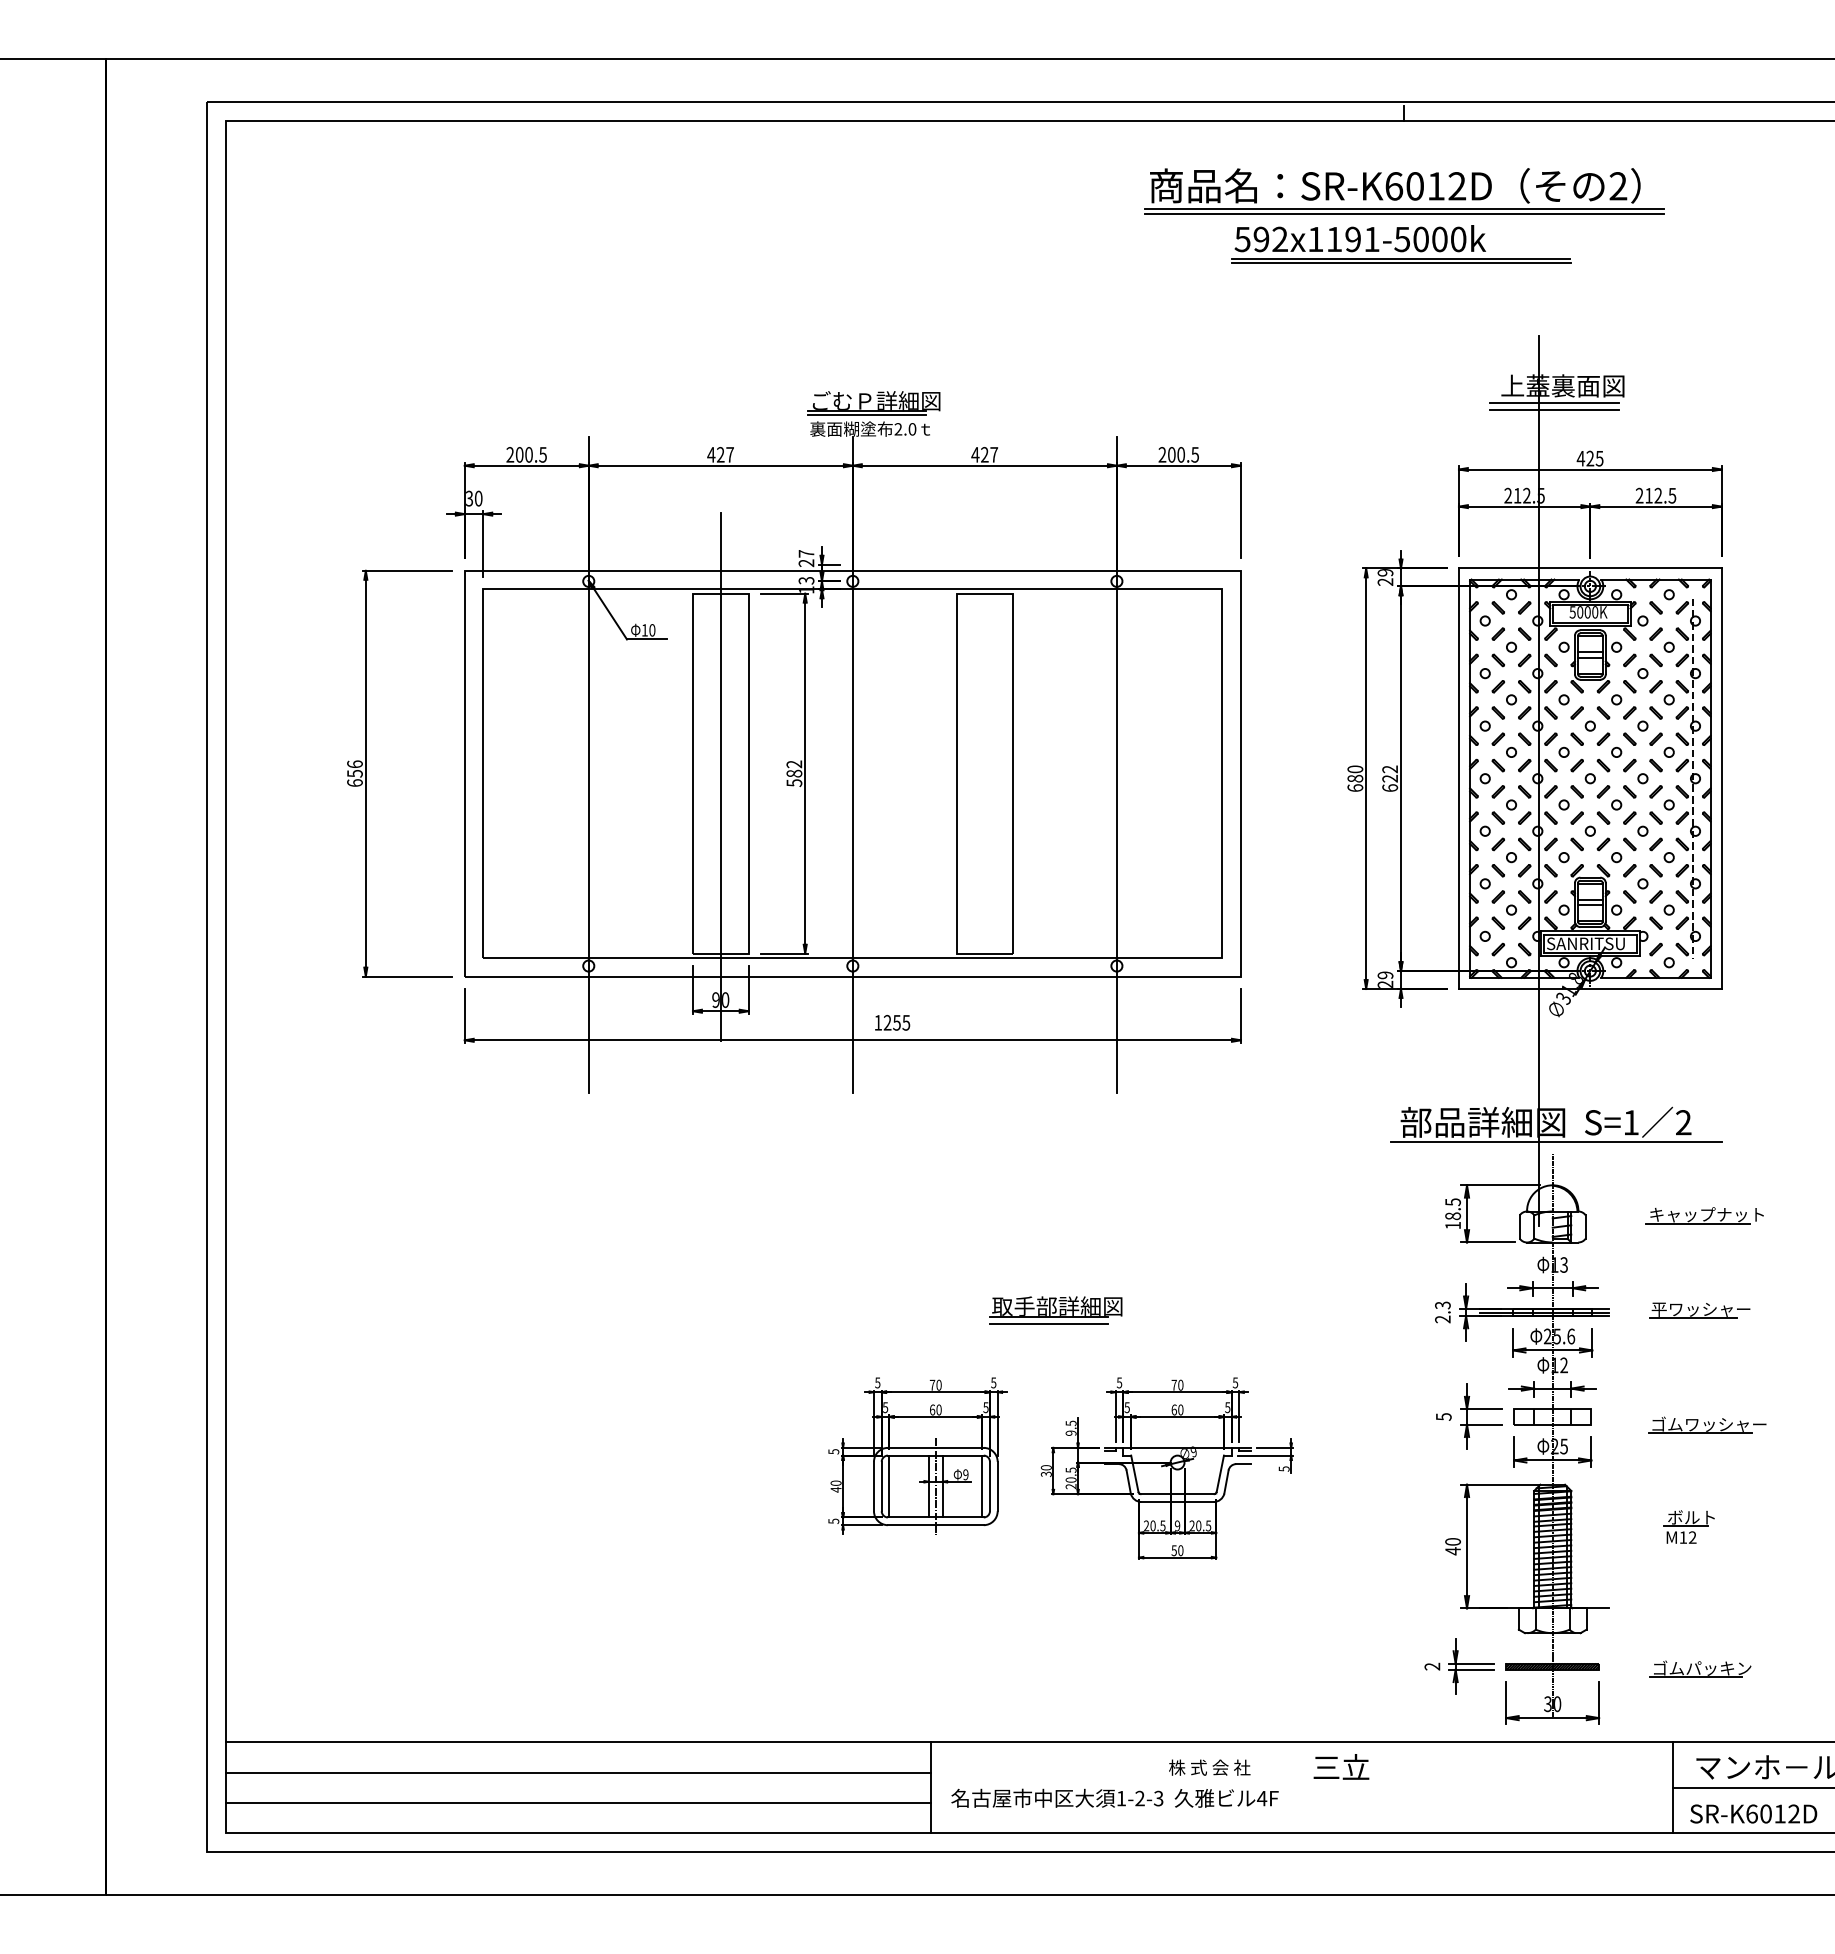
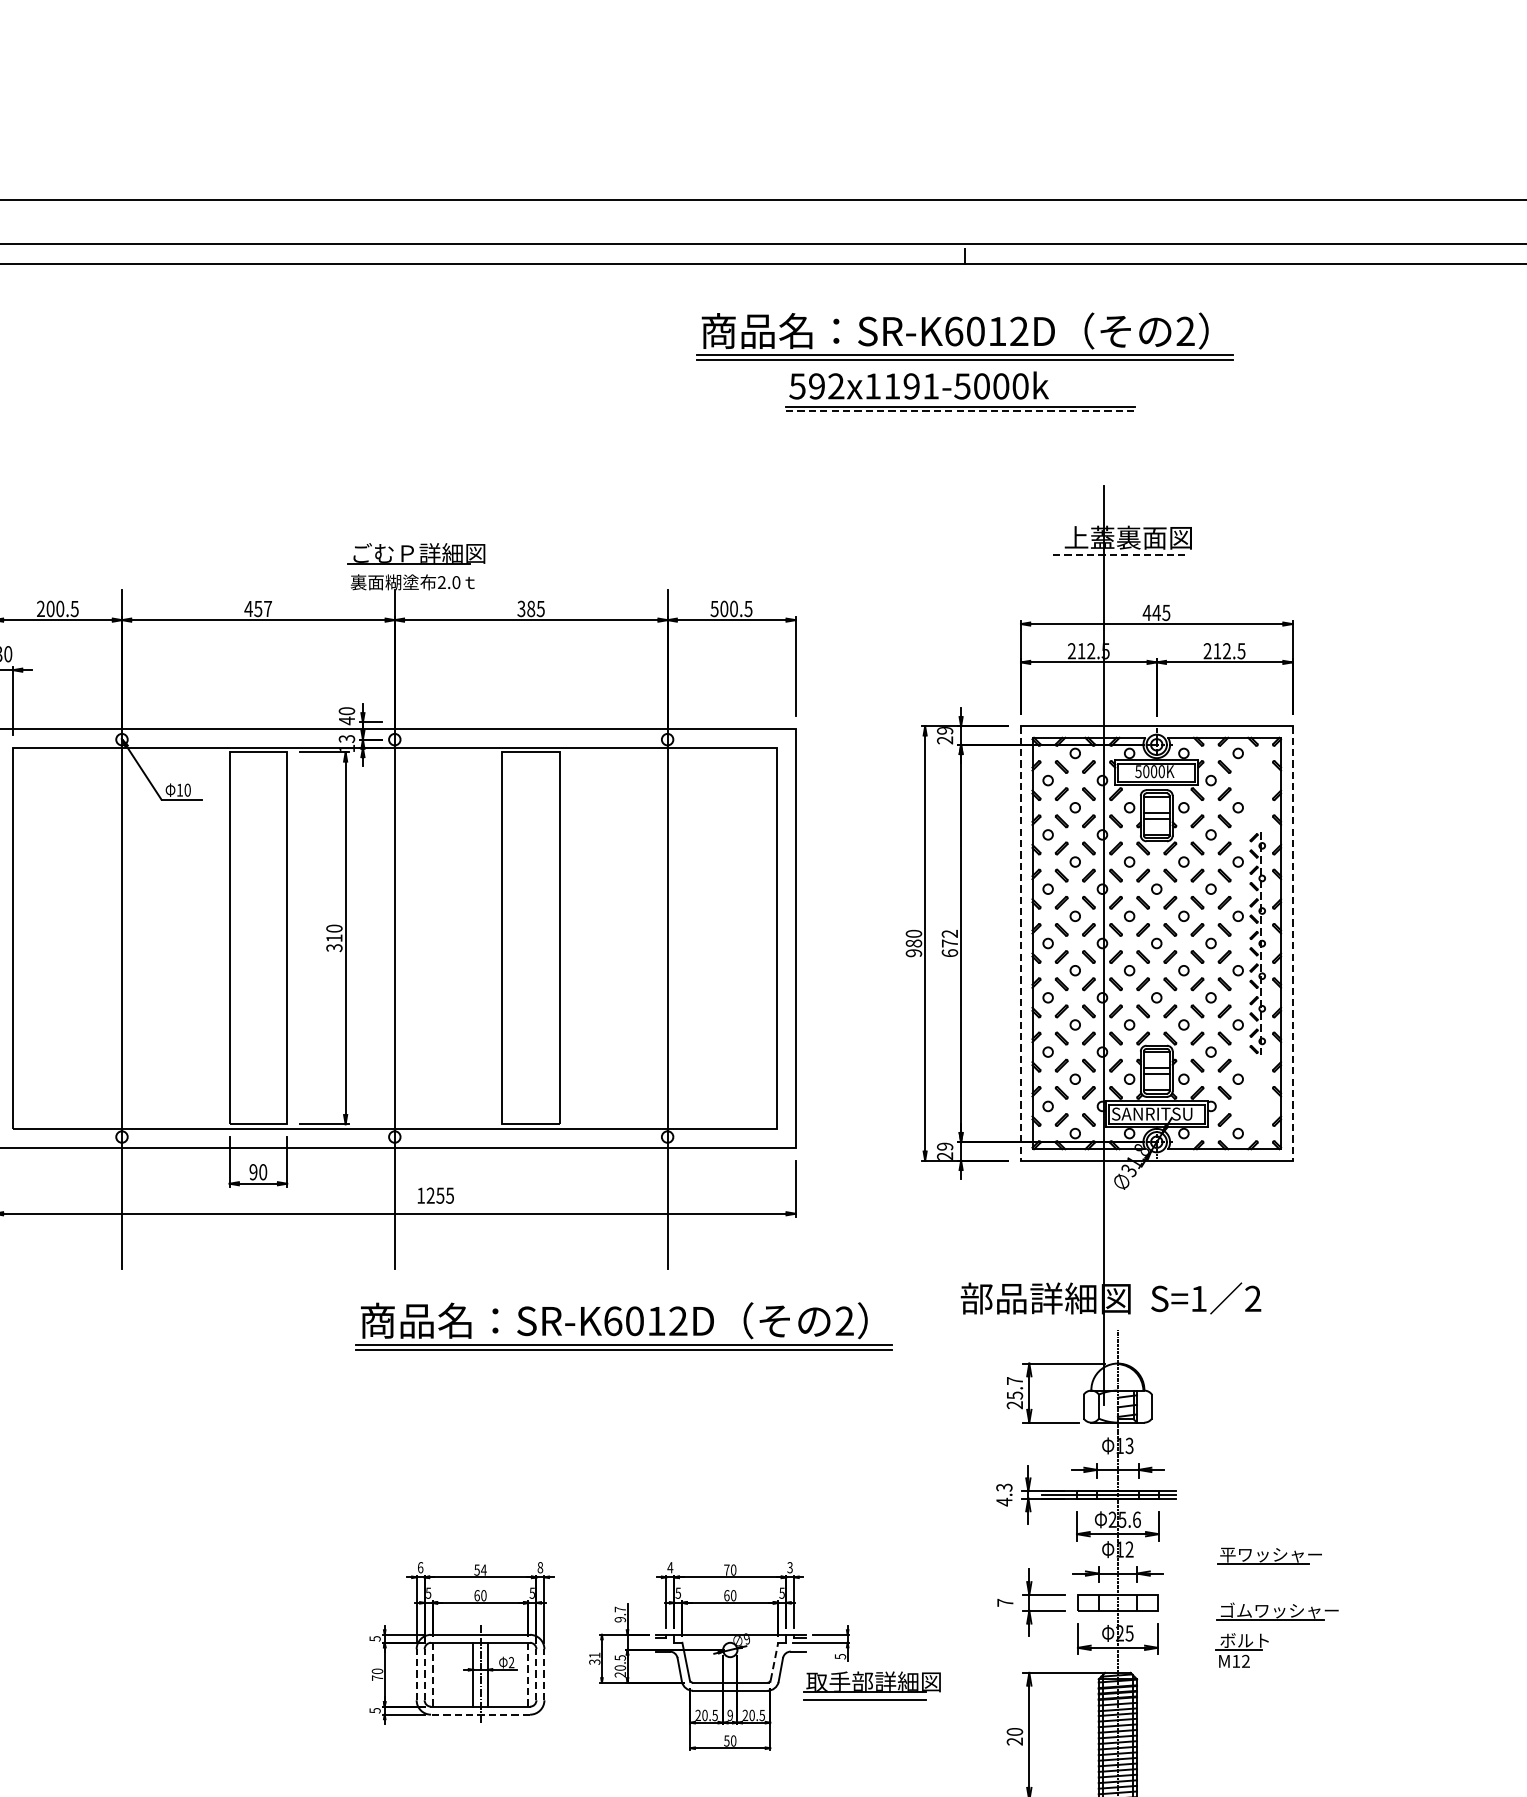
line: (1401, 263) -> (961, 411), solid -> dashed
line: (1554, 403) -> (1119, 555), solid -> dashed
line: (1554, 410) -> (1119, 563), removed
line: (866, 414) -> (408, 567), removed
text: (720, 454) -> (258, 608), 427 -> 457
text: (984, 454) -> (530, 608), 427 -> 385
text: (1162, 454) -> (714, 608), 200.5 -> 500.5
text: (1590, 458) -> (1156, 612), 425 -> 445
text: (806, 558) -> (346, 716), 27 -> 40
text: (794, 773) -> (334, 938), 582 -> 310
line: (720, 777) -> (258, 942), removed
text: (1389, 778) -> (949, 943), 622 -> 672
part: (1687, 778) -> (1257, 943), size x0.6
line: (1458, 779) -> (1020, 944), solid -> dashed
line: (1721, 779) -> (1292, 944), solid -> dashed
text: (1355, 787) -> (914, 952), 680 -> 980
line: (1556, 1142) -> (1121, 1319), removed
part: (1074, 1149) -> (623, 1326), added
text: (1453, 1213) -> (1015, 1392), 18.5 -> 25.7
part: (1704, 1215) -> (1274, 1394), removed
part: (1055, 1310) -> (871, 1686), moved
part: (1699, 1310) -> (1269, 1555), moved
text: (1442, 1319) -> (1003, 1502), 2.3 -> 4.3
text: (877, 1382) -> (420, 1567), 5 -> 6
text: (993, 1382) -> (540, 1567), 5 -> 8
text: (1119, 1382) -> (670, 1567), 5 -> 4
text: (1235, 1382) -> (790, 1567), 5 -> 3
text: (935, 1384) -> (480, 1569), 70 -> 54
text: (1443, 1416) -> (1005, 1602), 5 -> 7
text: (1070, 1423) -> (619, 1609), 9.5 -> 9.7
text: (1045, 1467) -> (593, 1655), 30 -> 31
line: (1220, 1473) -> (774, 1661), solid -> dashed
text: (965, 1475) -> (511, 1663), 9 -> 2
line: (873, 1486) -> (416, 1674), solid -> dashed
line: (881, 1486) -> (424, 1674), solid -> dashed
line: (889, 1486) -> (432, 1674), solid -> dashed
line: (982, 1486) -> (528, 1674), solid -> dashed
line: (989, 1486) -> (535, 1674), solid -> dashed
line: (997, 1486) -> (544, 1674), solid -> dashed
text: (835, 1489) -> (376, 1677), 40 -> 70
line: (935, 1525) -> (480, 1715), solid -> dashed
part: (1688, 1526) -> (1241, 1649), moved
text: (1452, 1551) -> (1014, 1741), 40 -> 20

